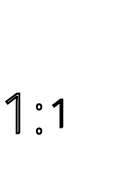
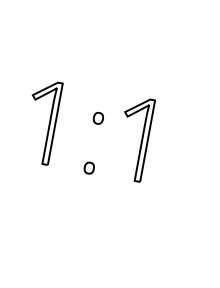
part: (57, 113) -> (133, 138), size x1.43

